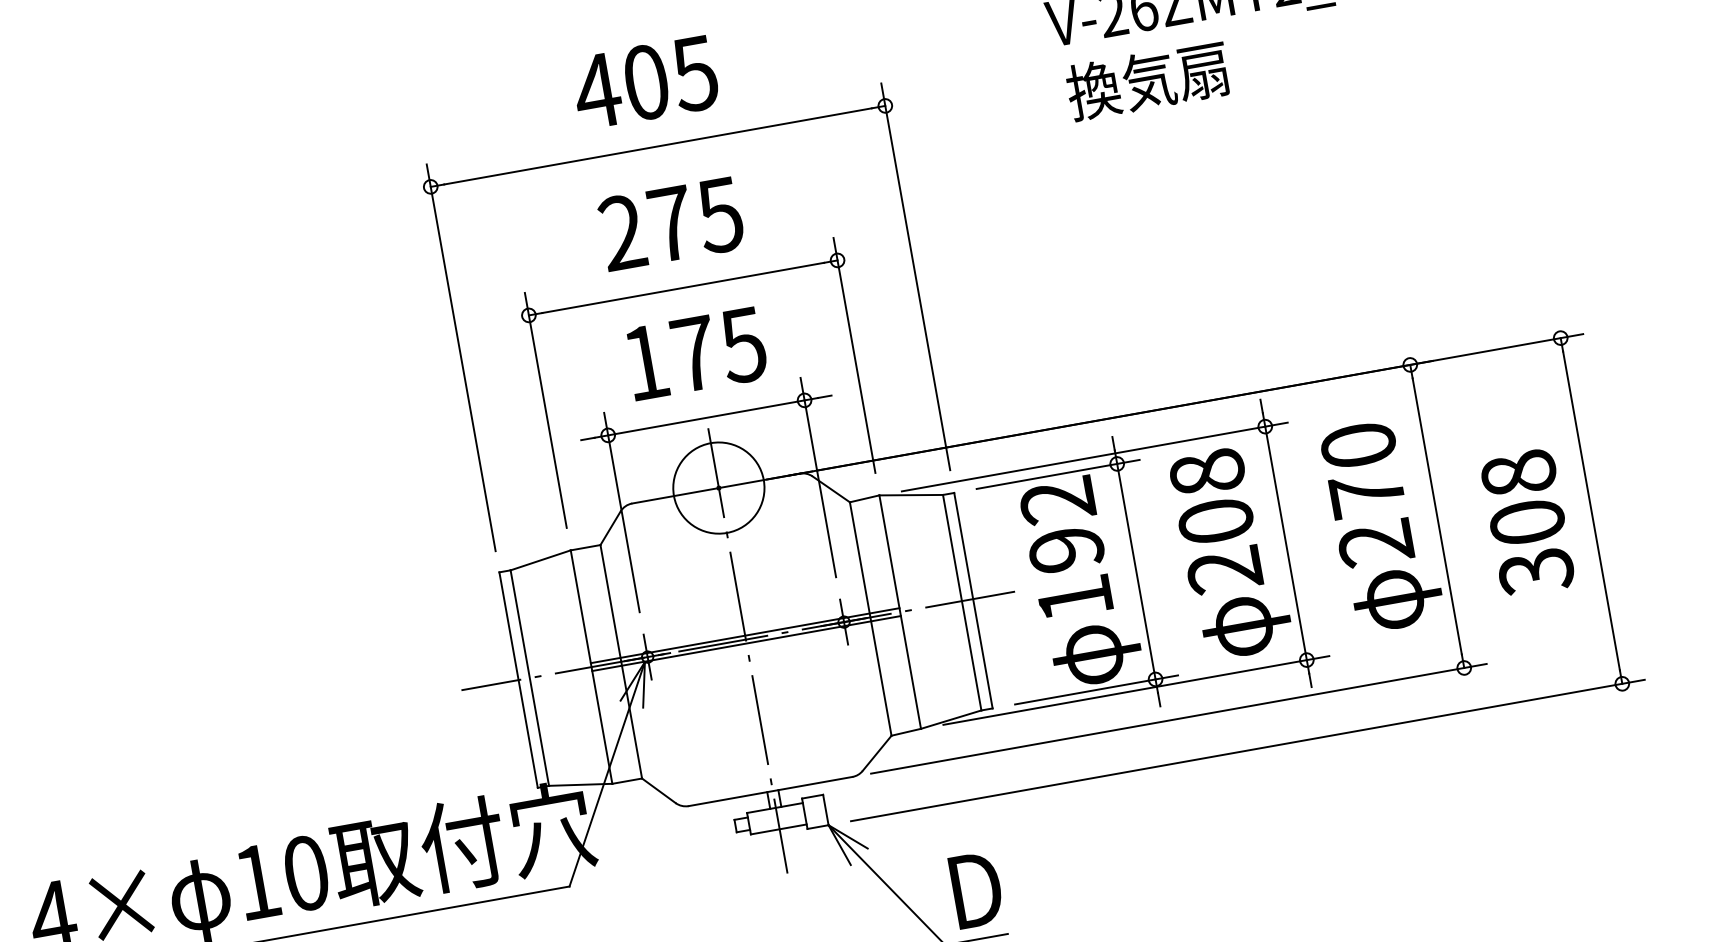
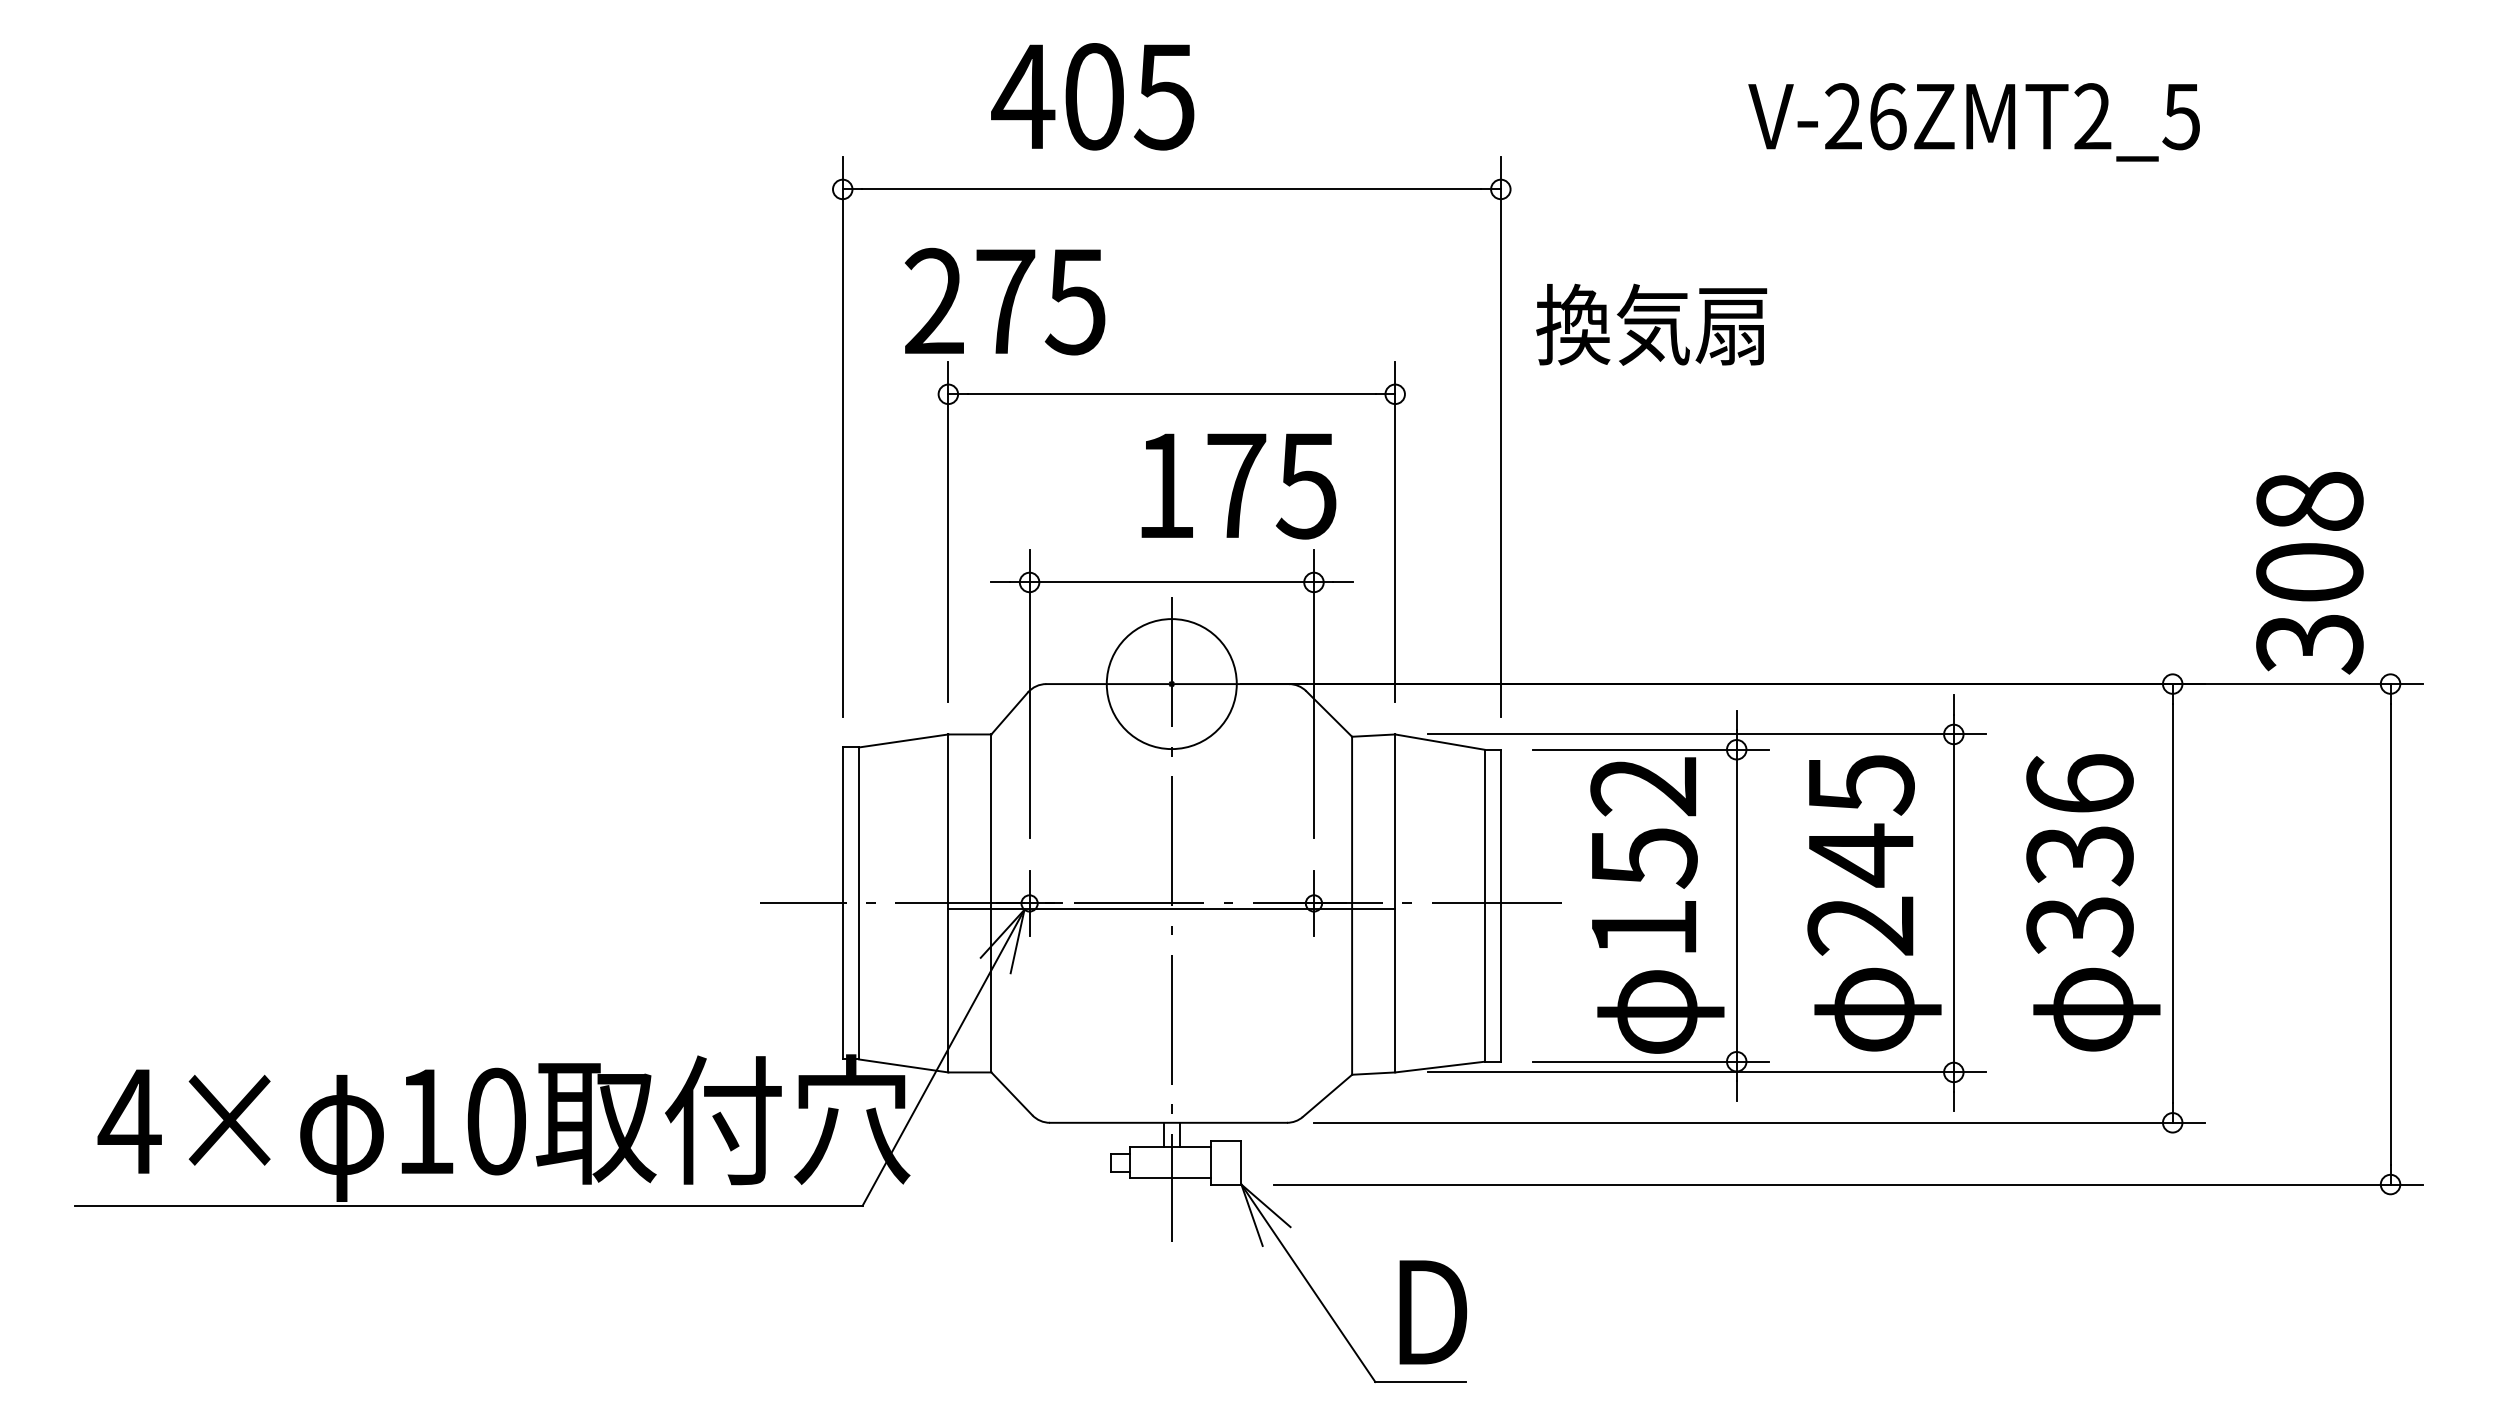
text: (1147, 80) -> (1651, 324), moved
text: (645, 82) -> (1092, 96), moved
text: (671, 223) -> (1005, 301), moved
text: (696, 354) -> (1238, 486), moved
text: (1366, 494) -> (2079, 855), 270 -> 336
text: (1211, 497) -> (1860, 820), 208 -> 245
text: (1527, 523) -> (2309, 573), moved
text: (1066, 550) -> (1643, 858), 192 -> 152
line: (744, 635) -> (1171, 897), removed

